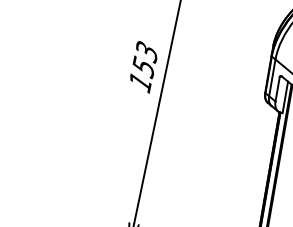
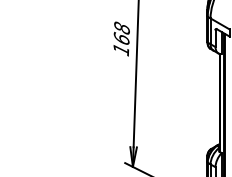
text: (144, 59) -> (121, 33), 153 -> 168

